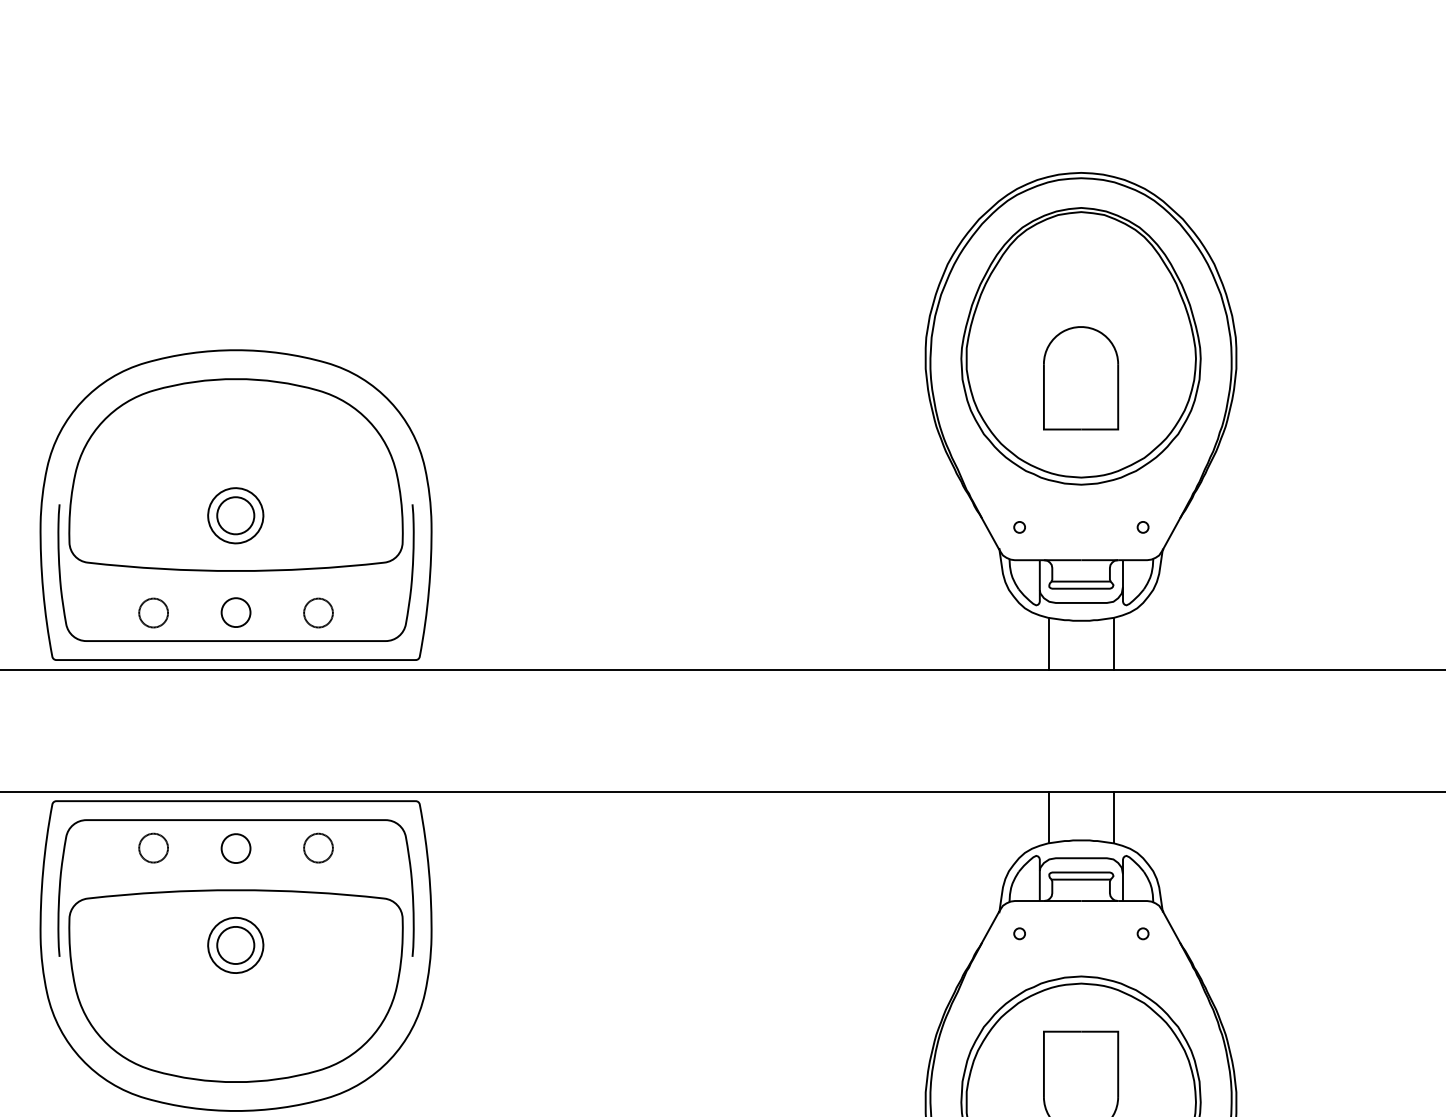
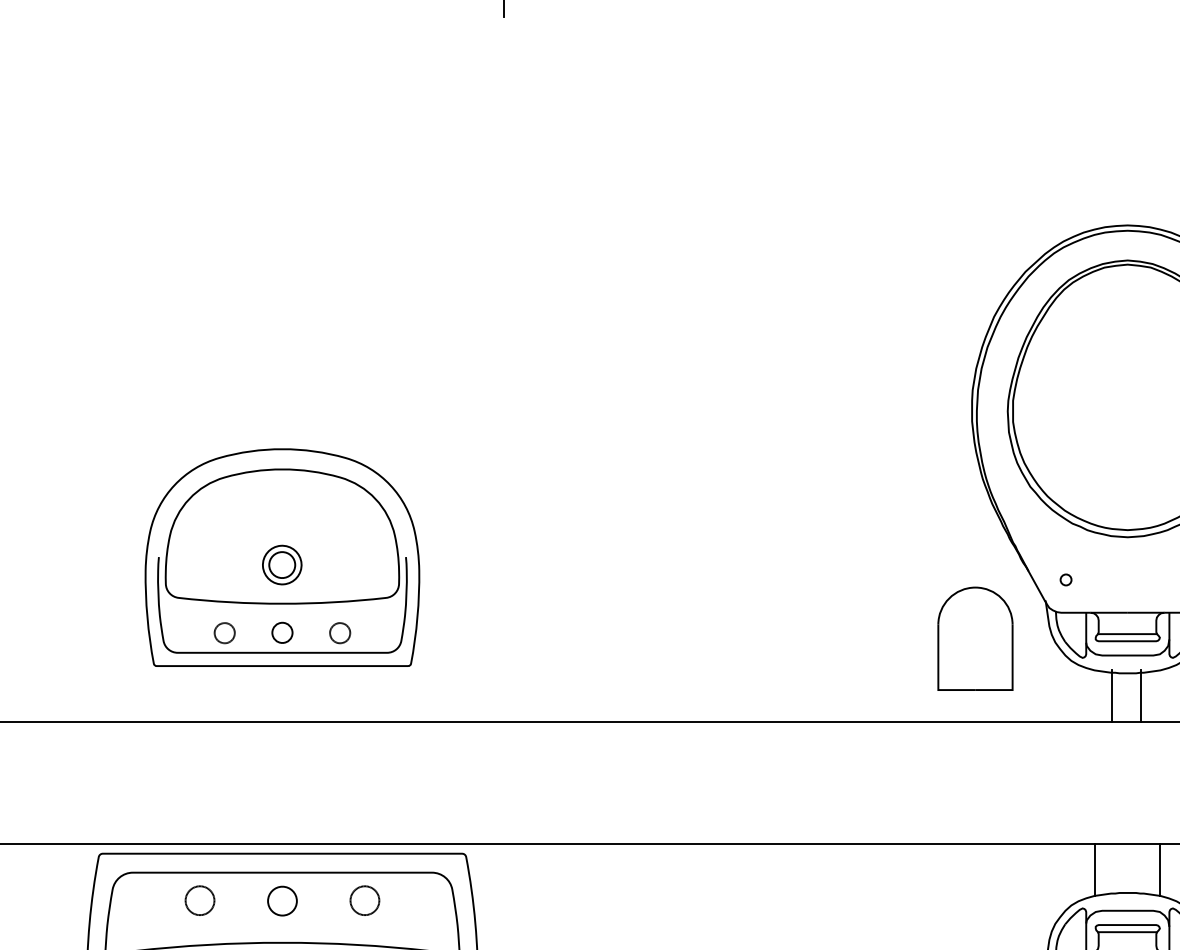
part: (1081, 378) -> (975, 639), moved
part: (235, 504) -> (281, 557), size x0.7
line: (1048, 643) -> (1140, 696), moved
line: (1113, 643) -> (1111, 696), moved

